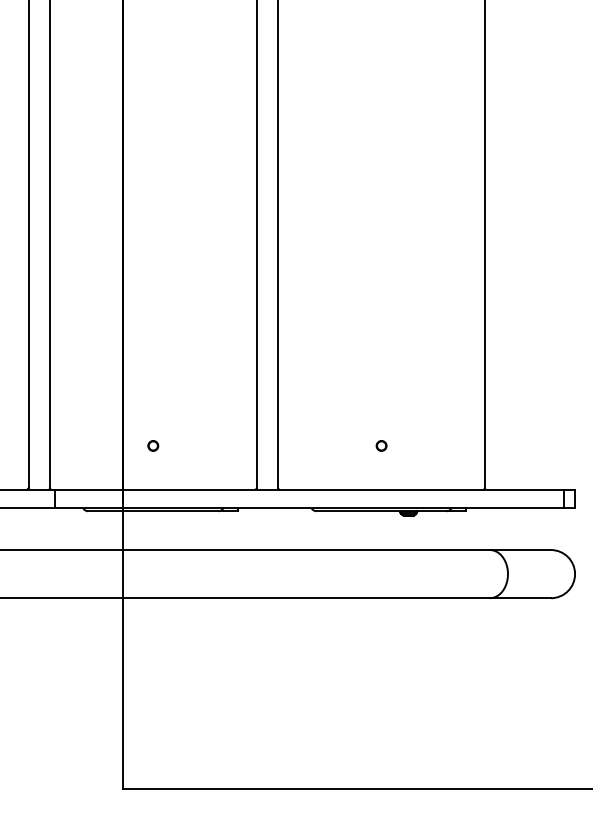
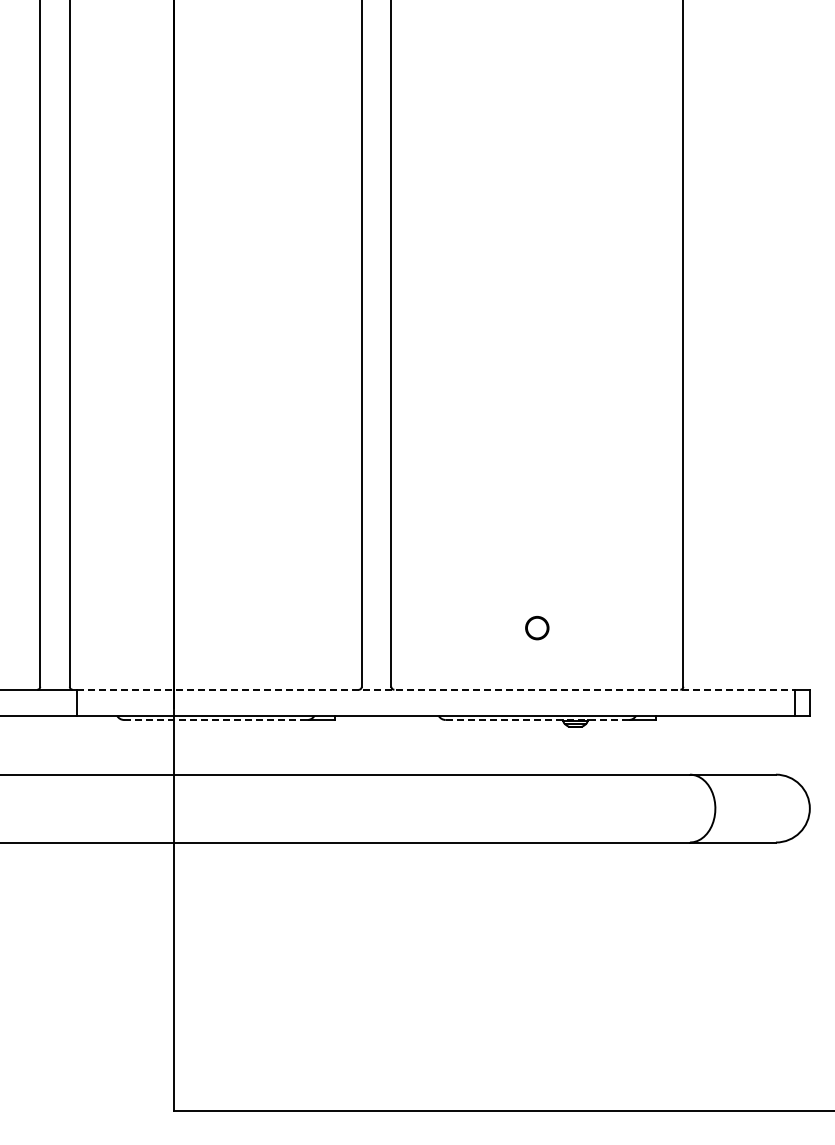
circle: (153, 445) -> (215, 627), removed
circle: (381, 445) -> (537, 627), size x1.6
line: (309, 489) -> (435, 689), solid -> dashed
line: (153, 511) -> (215, 720), solid -> dashed
line: (381, 511) -> (537, 720), solid -> dashed

